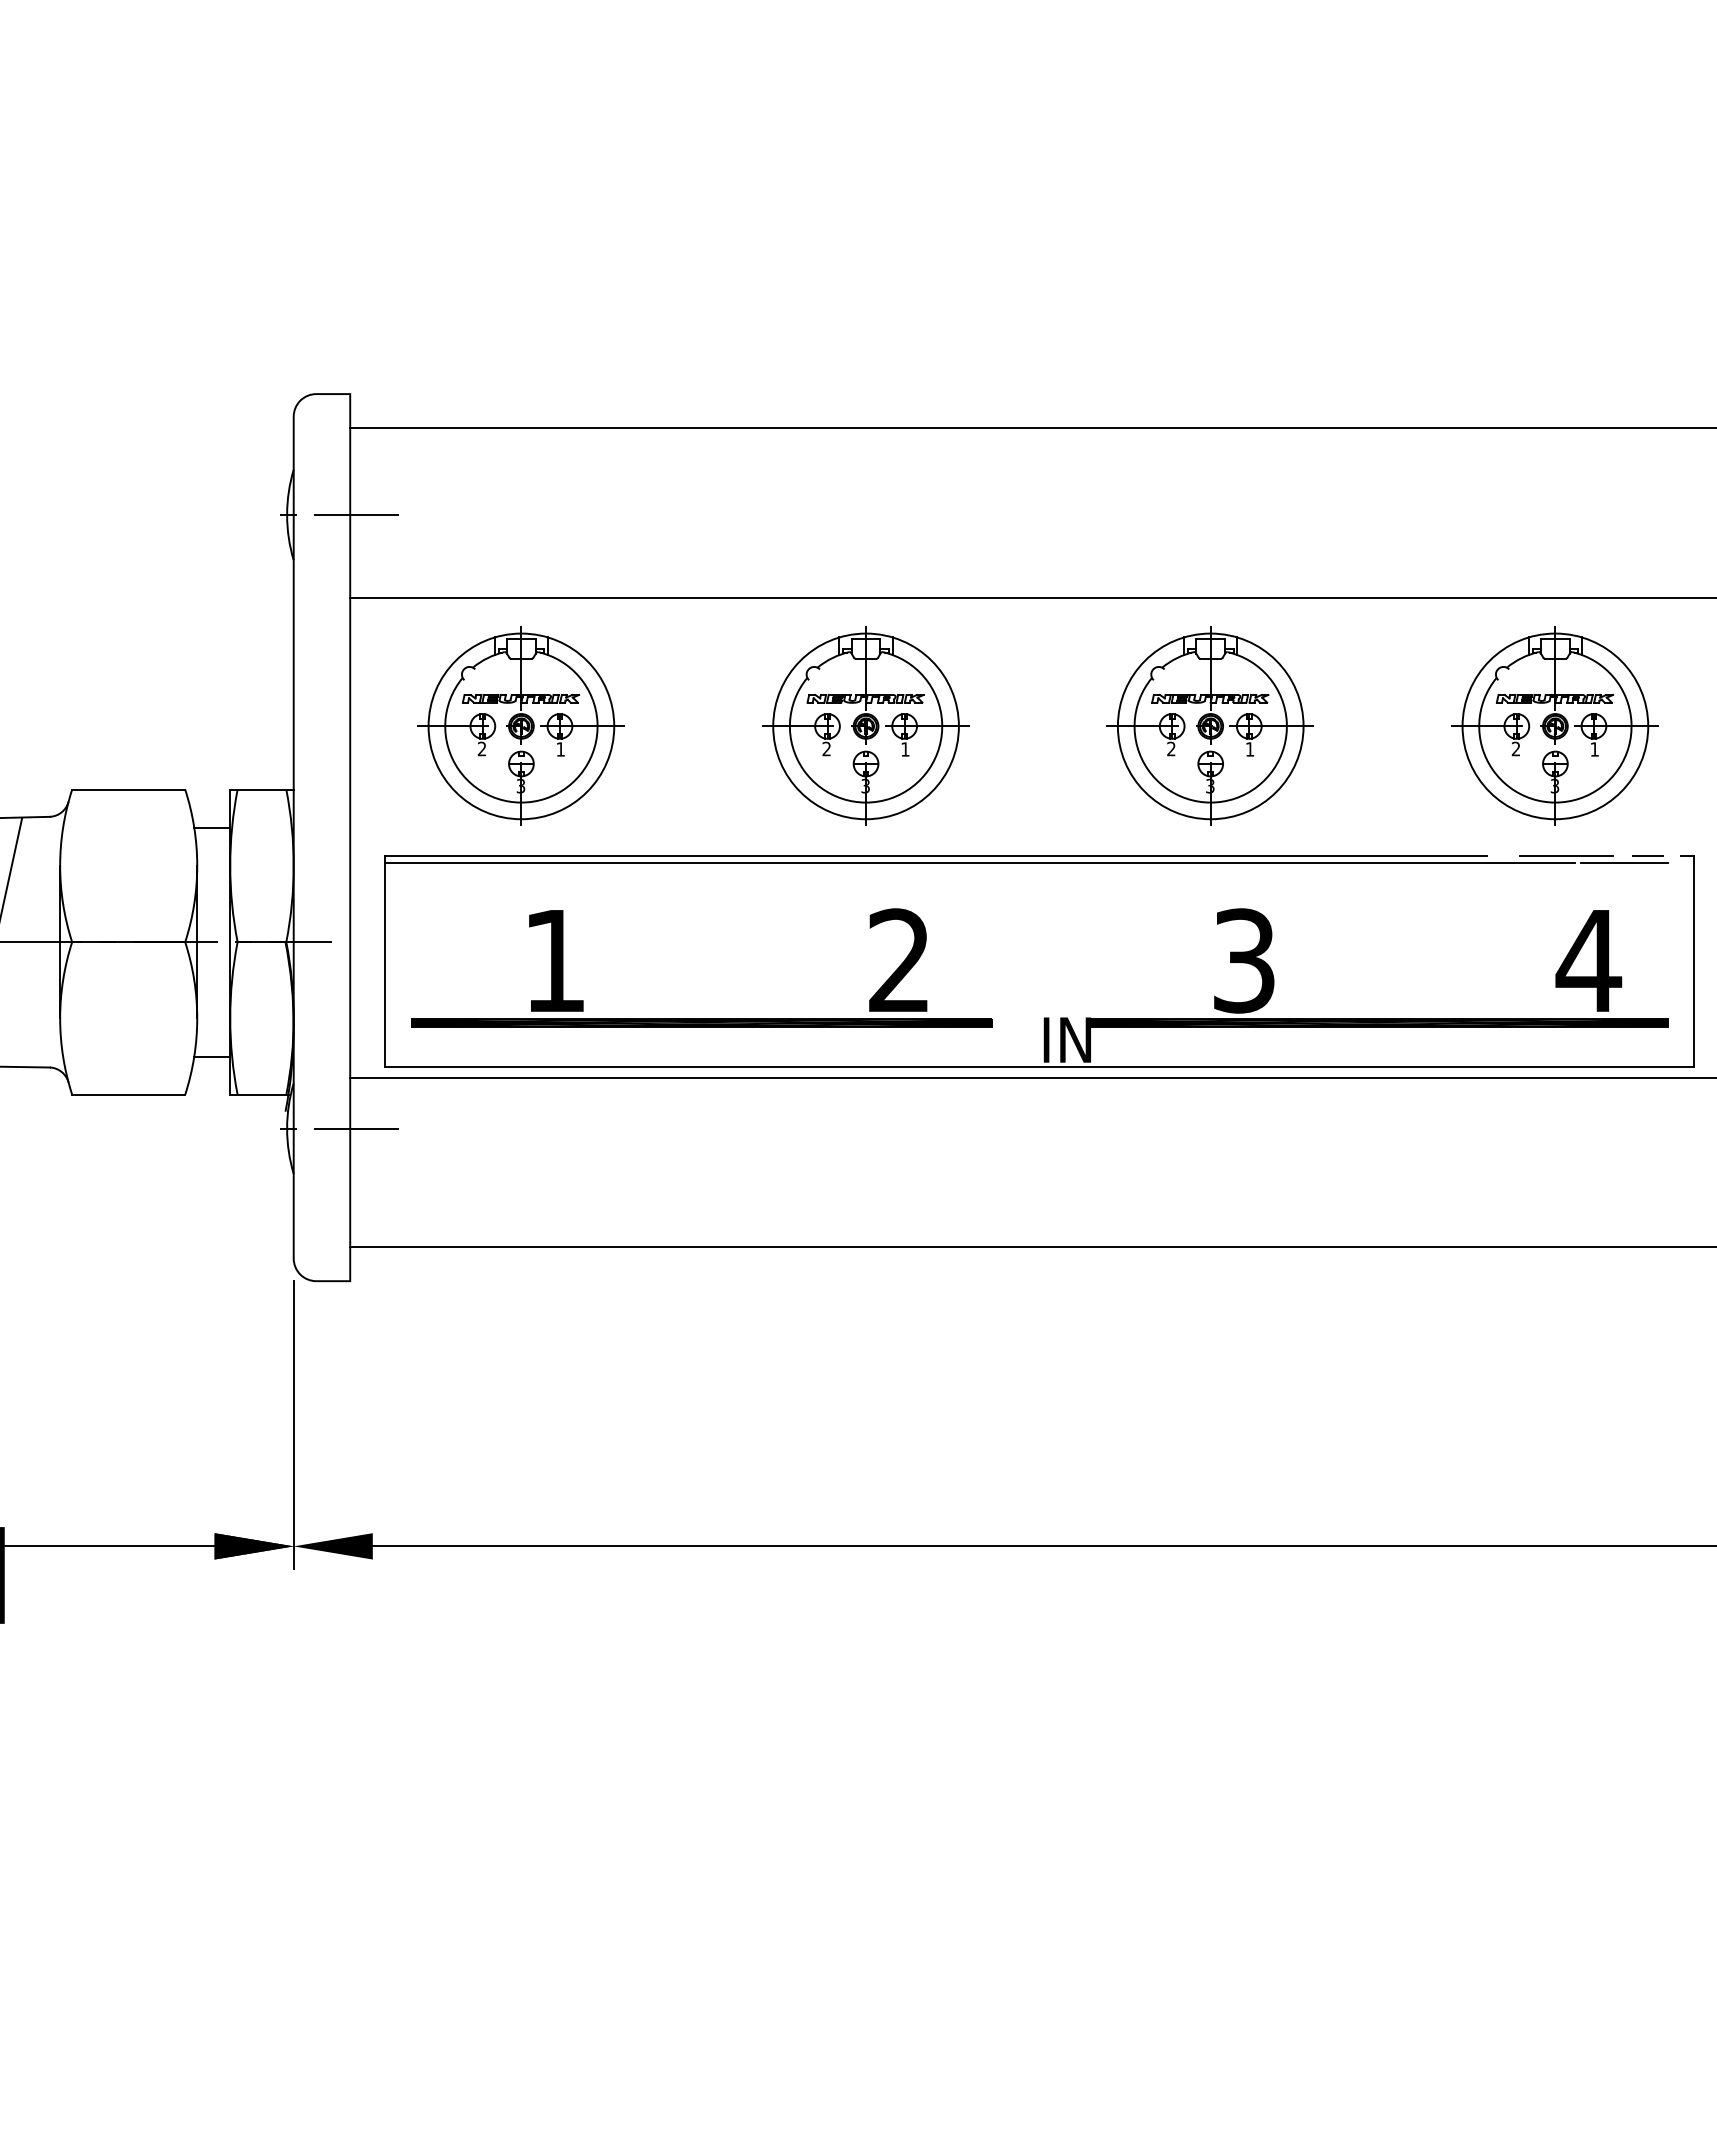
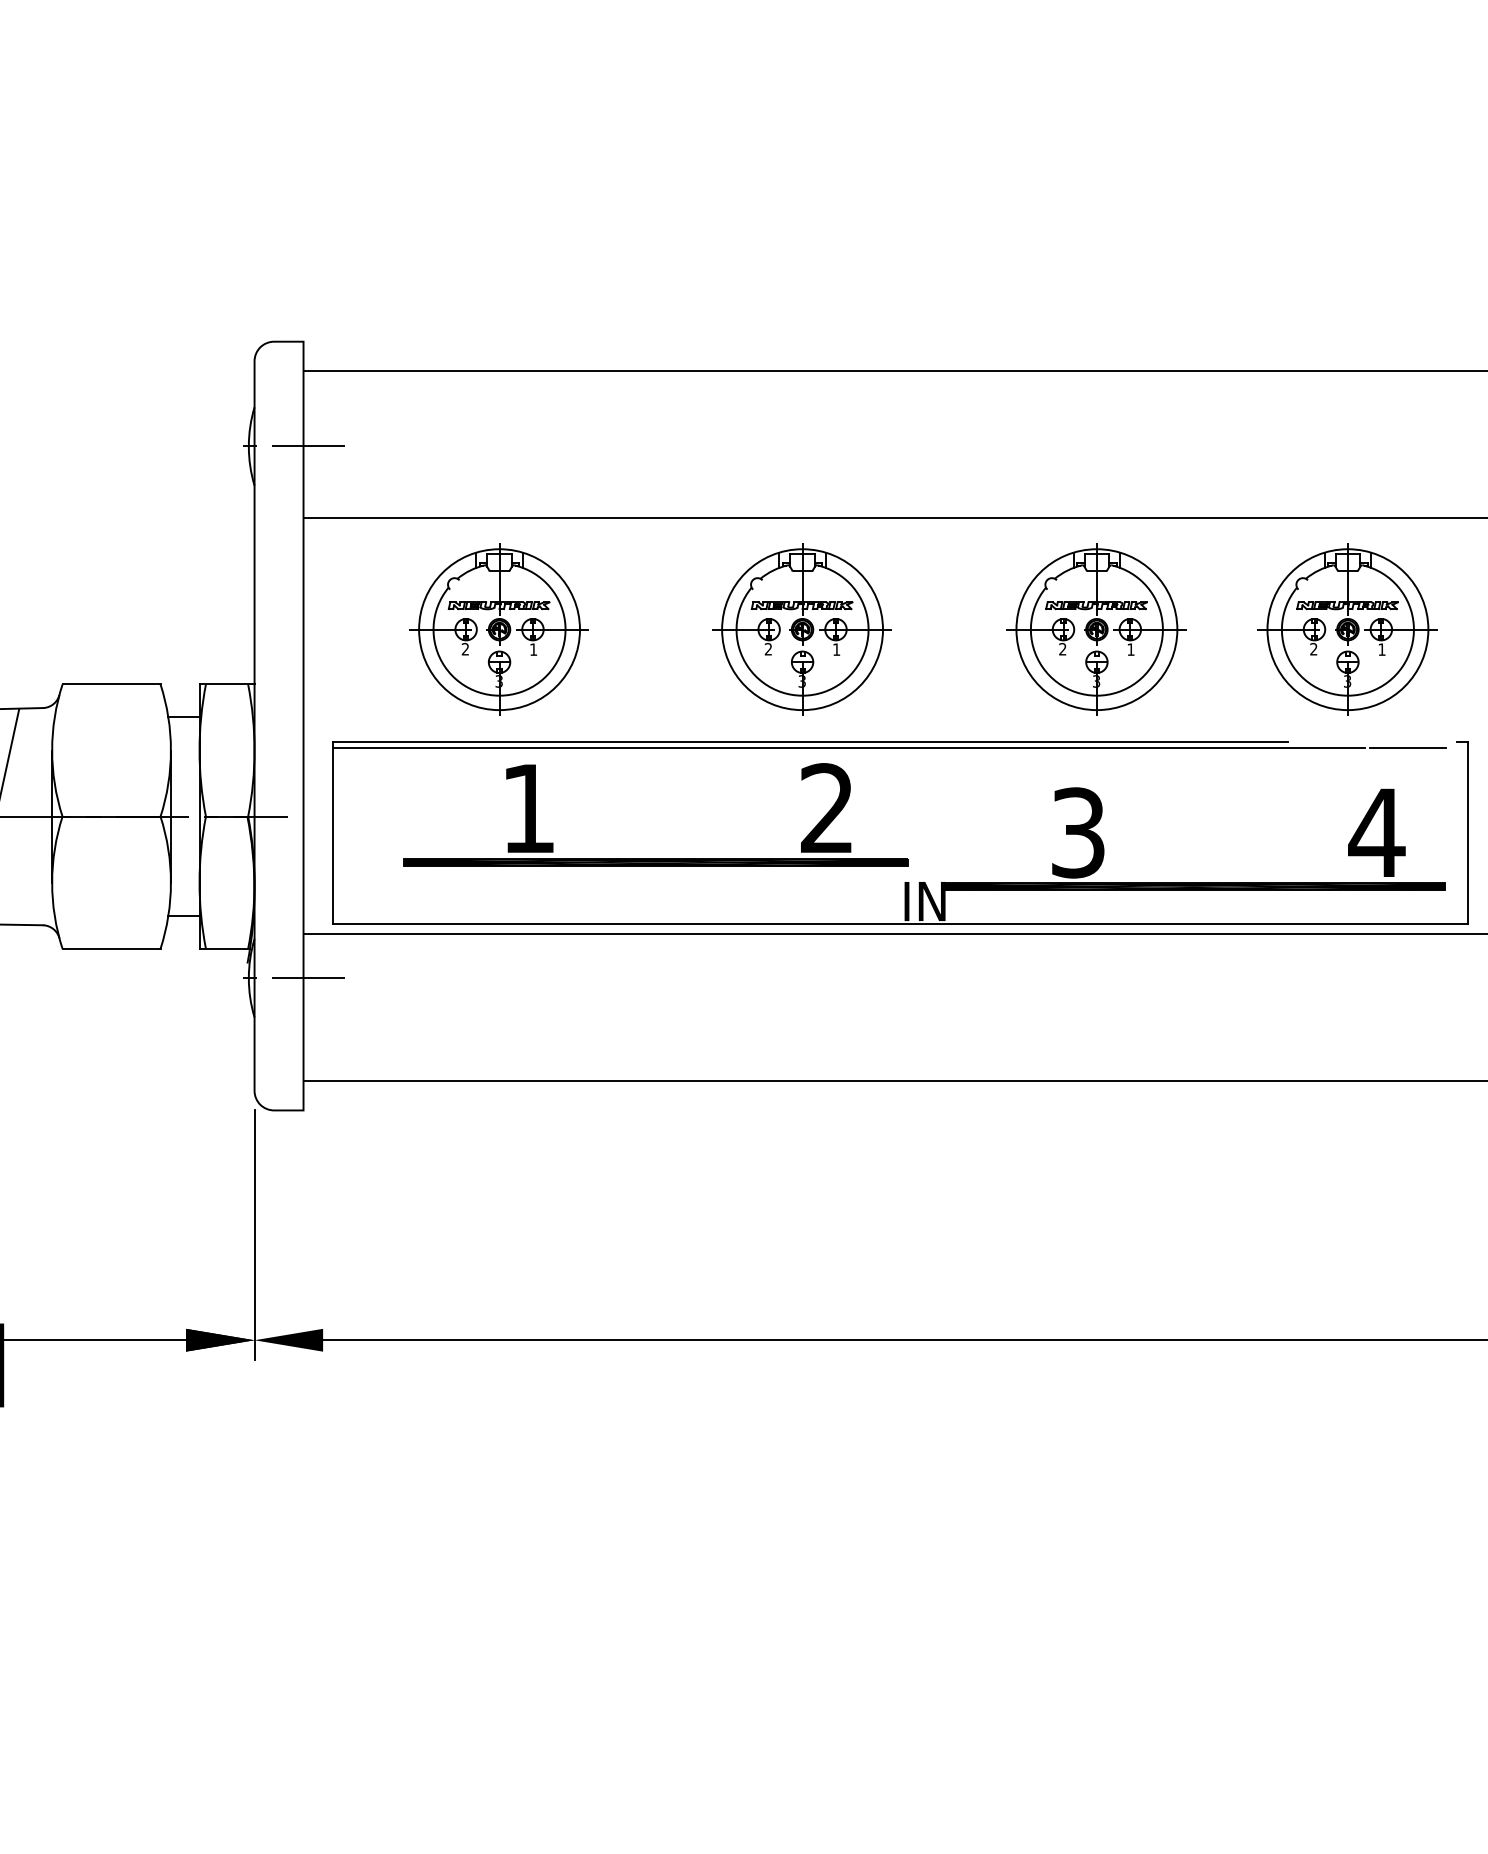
part: (520, 725) -> (498, 628), moved
part: (865, 725) -> (802, 628), moved
part: (1209, 725) -> (1095, 628), moved
line: (1565, 855) -> (1356, 741), removed
line: (1647, 855) -> (1427, 741), removed
part: (701, 1018) -> (655, 858), moved

